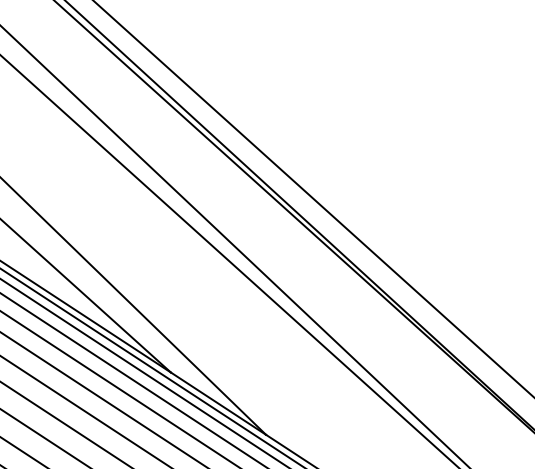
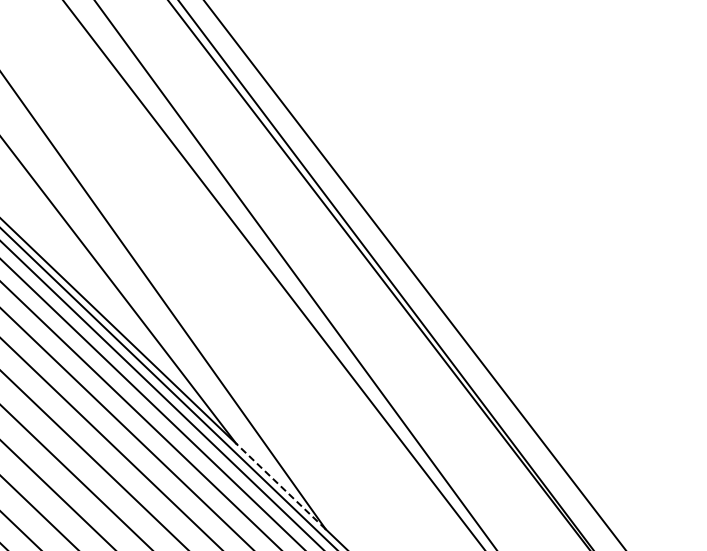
line: (218, 403) -> (281, 486), solid -> dashed

